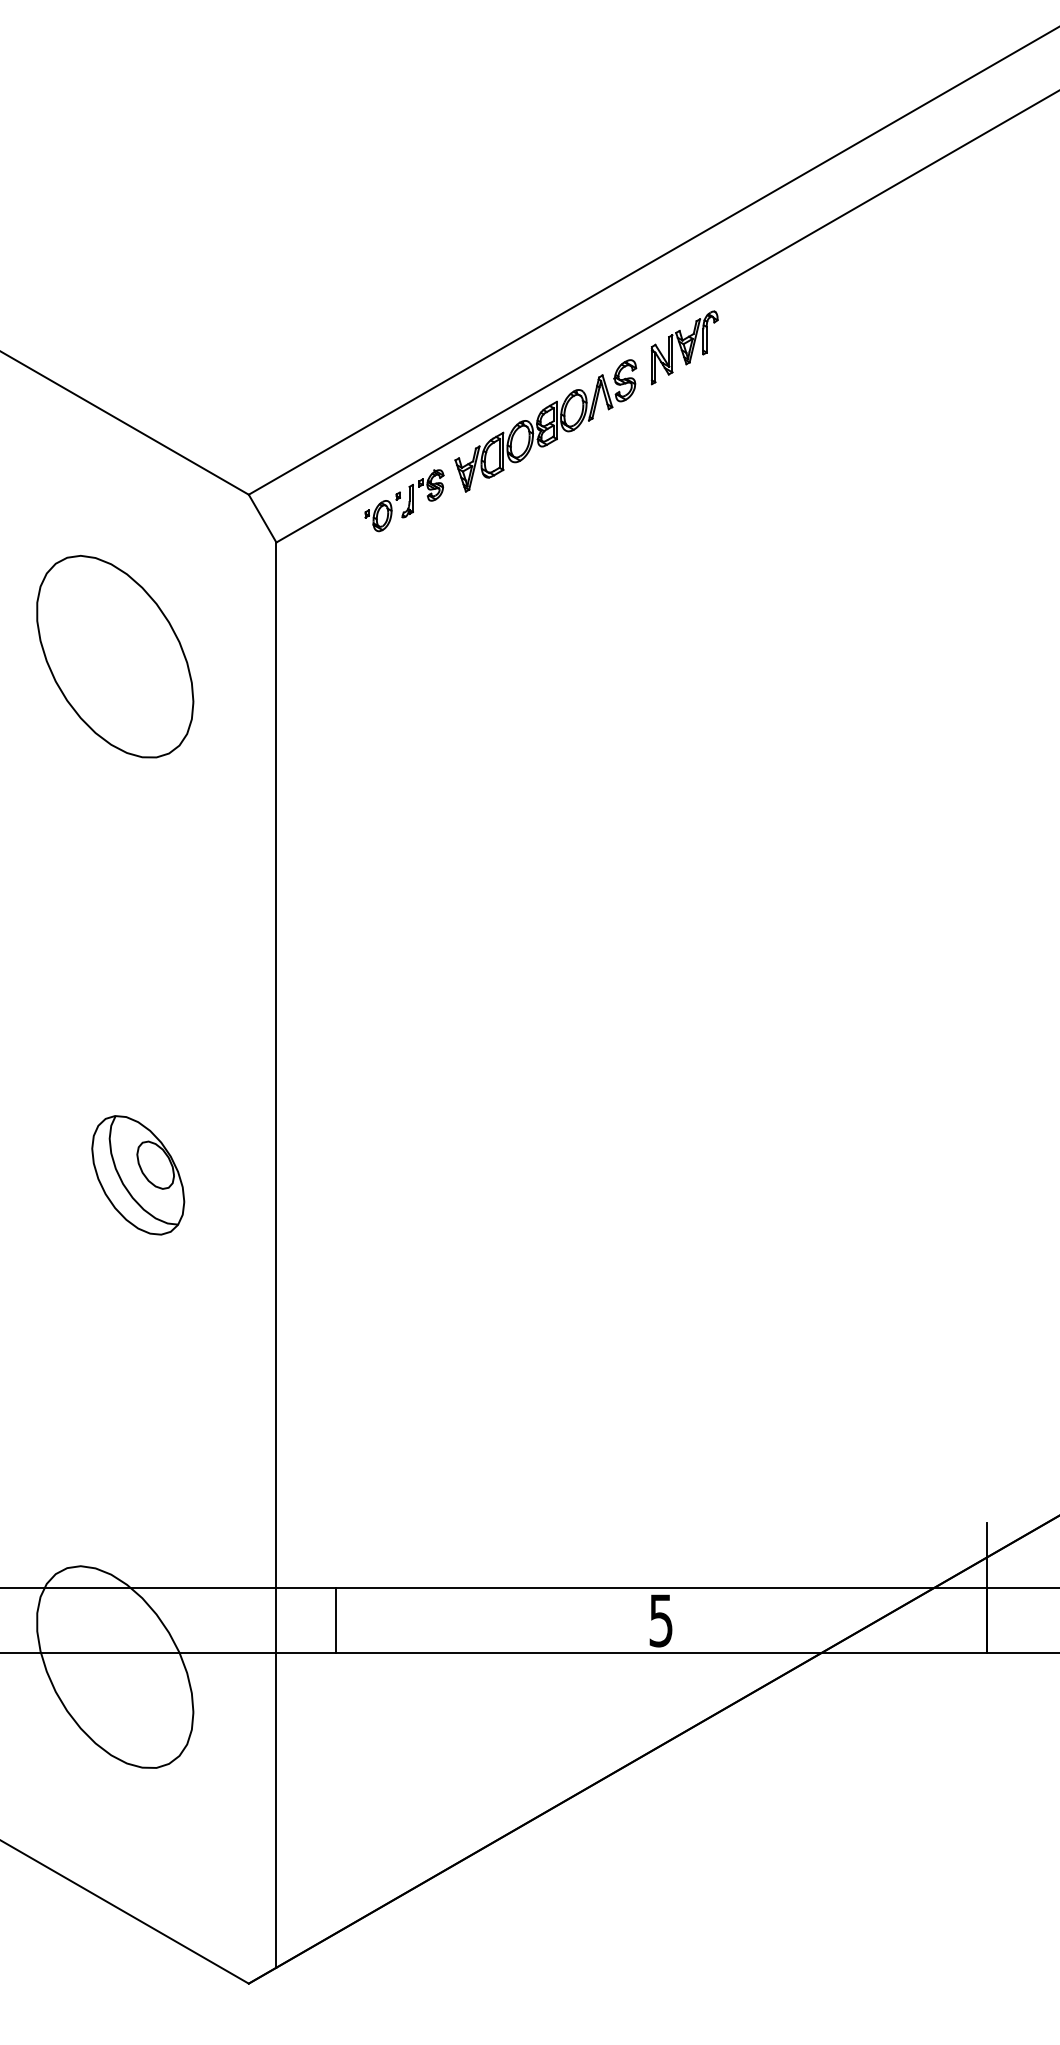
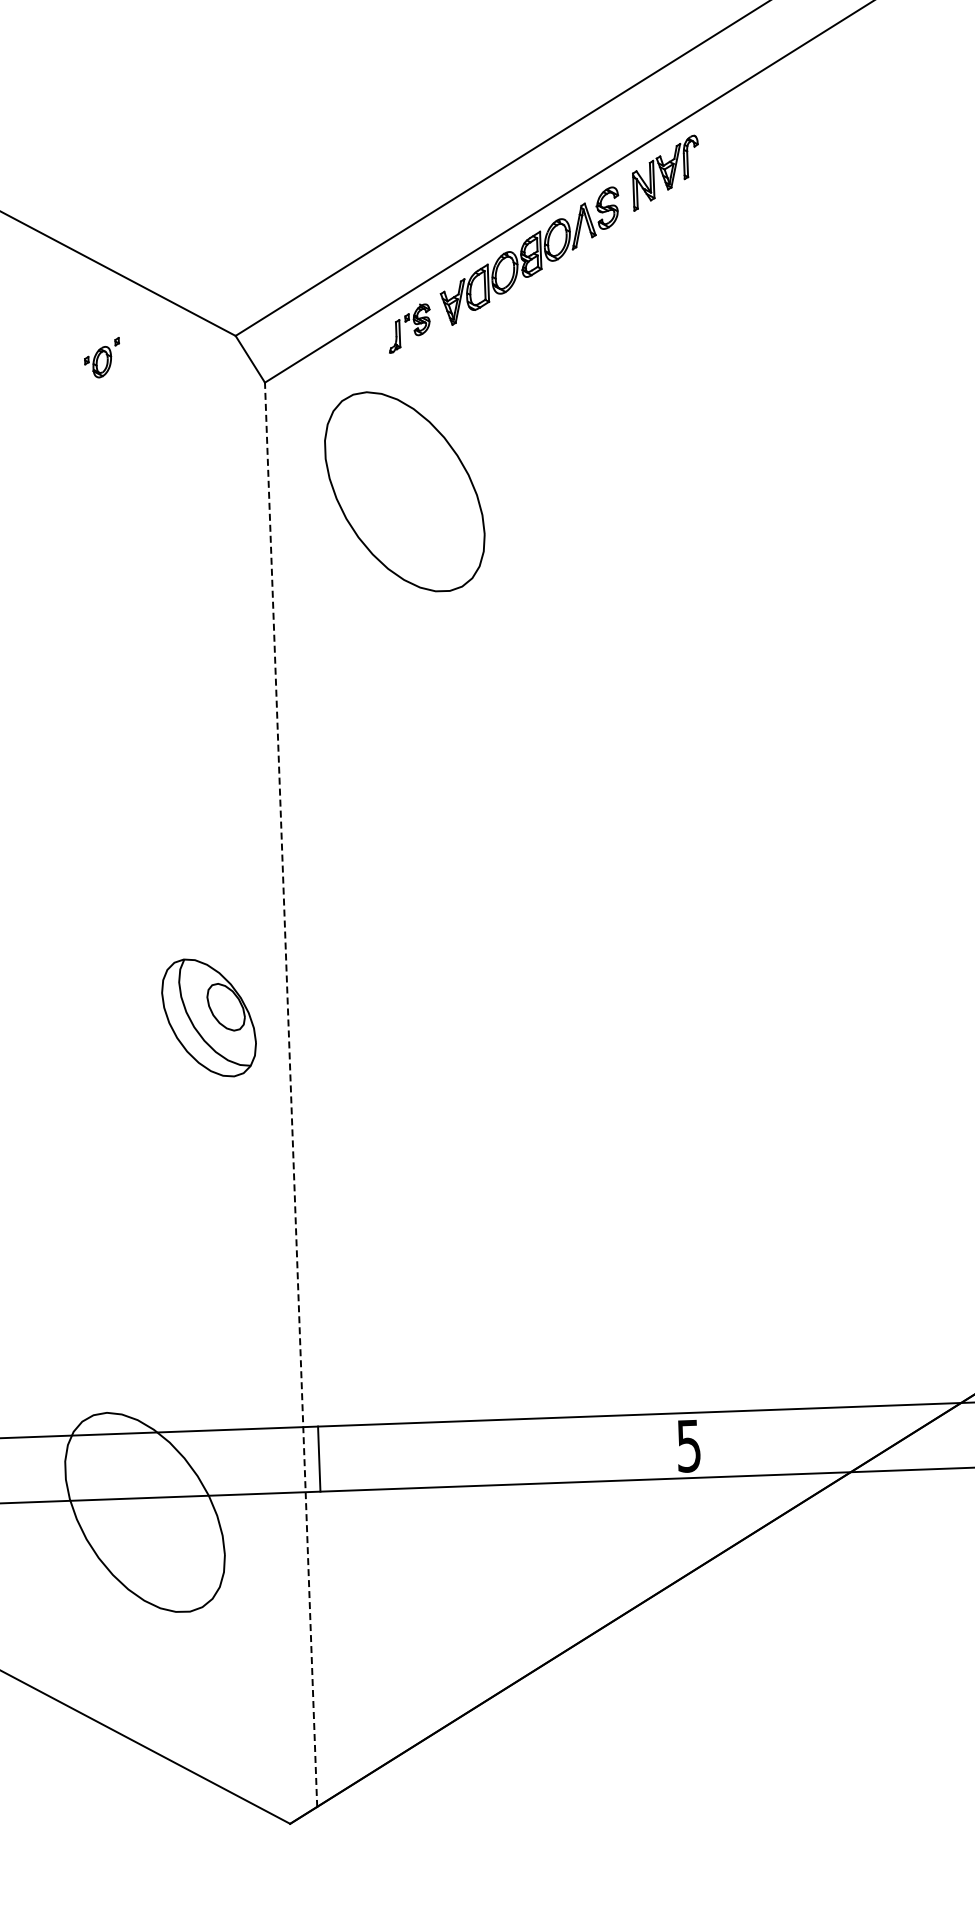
part: (382, 511) -> (102, 357), moved
part: (115, 656) -> (405, 491), moved
part: (138, 1175) -> (209, 1018), moved
line: (276, 1255) -> (291, 1095), solid -> dashed
line: (336, 1619) -> (319, 1458), moved

